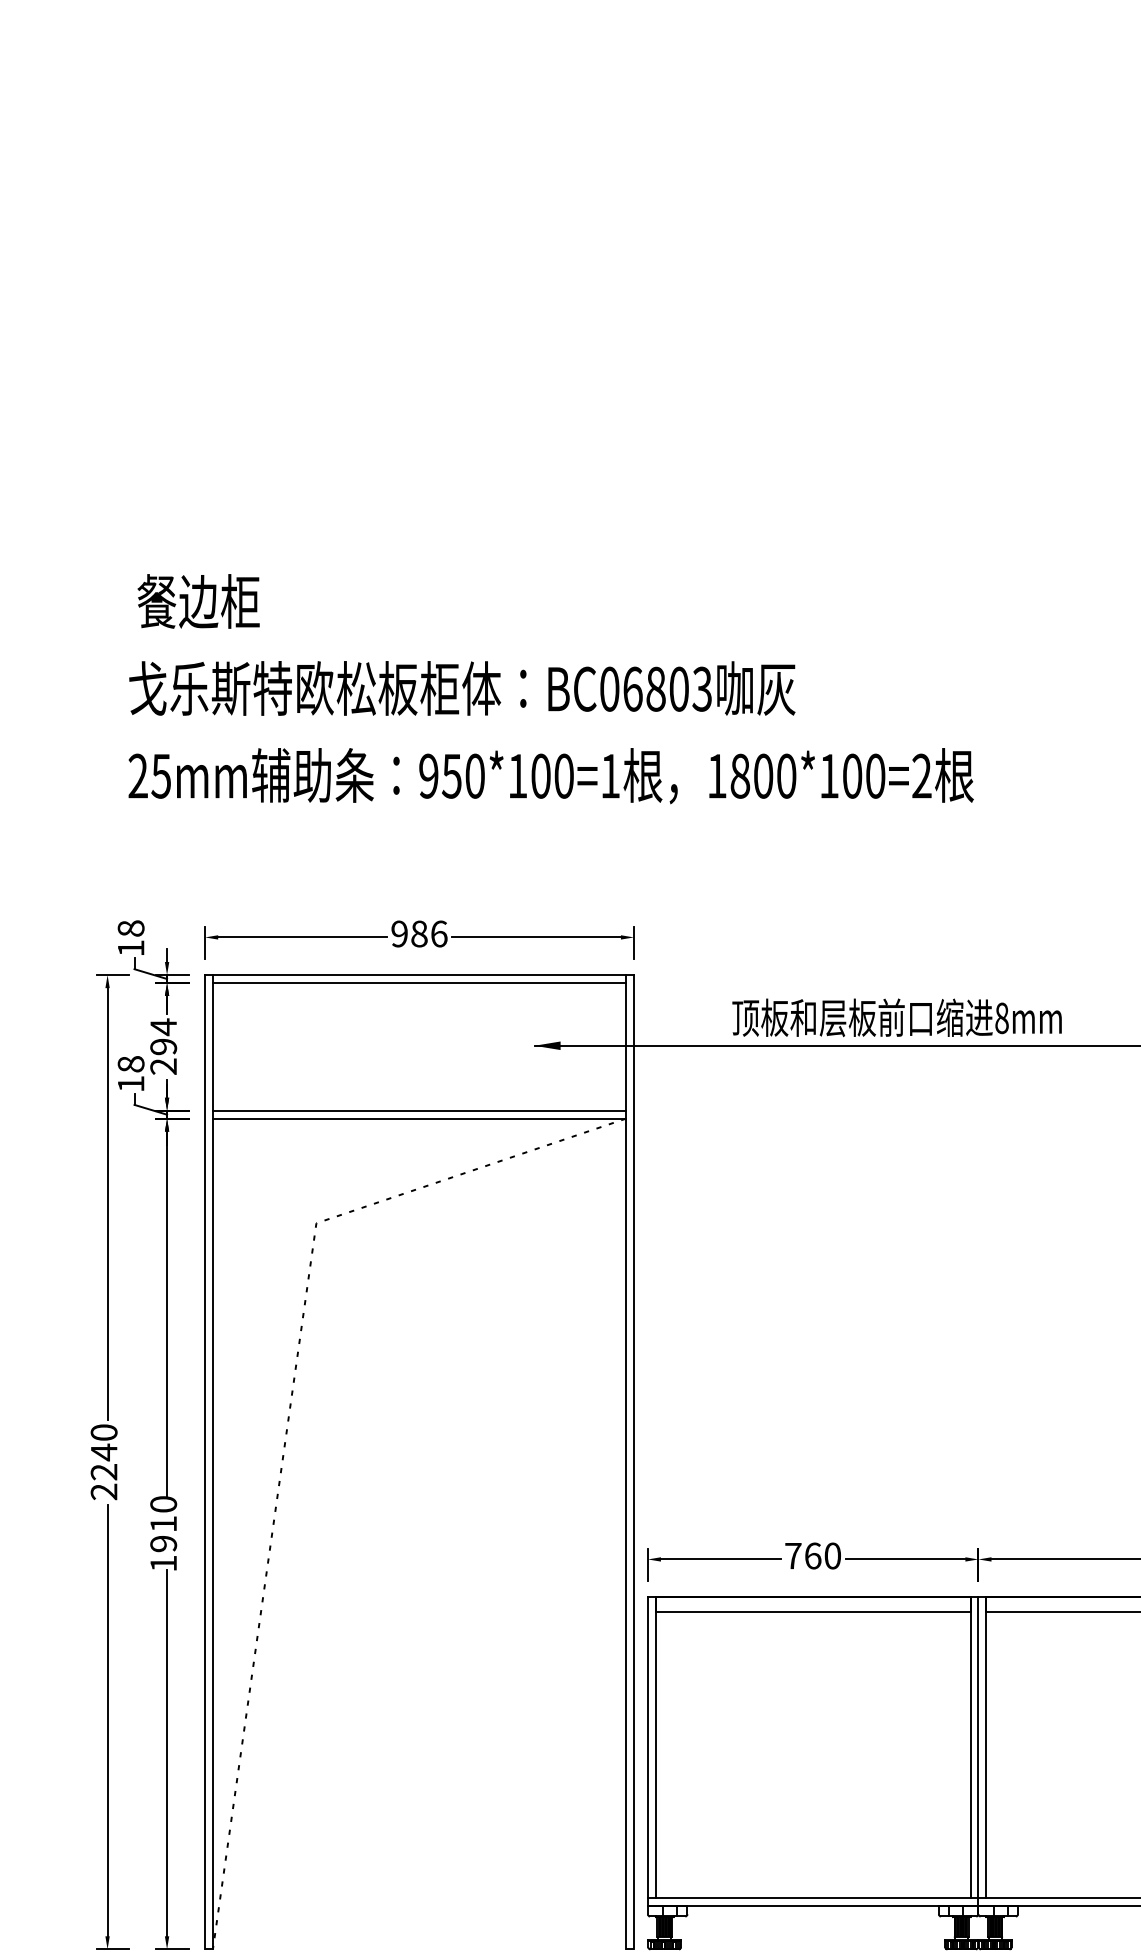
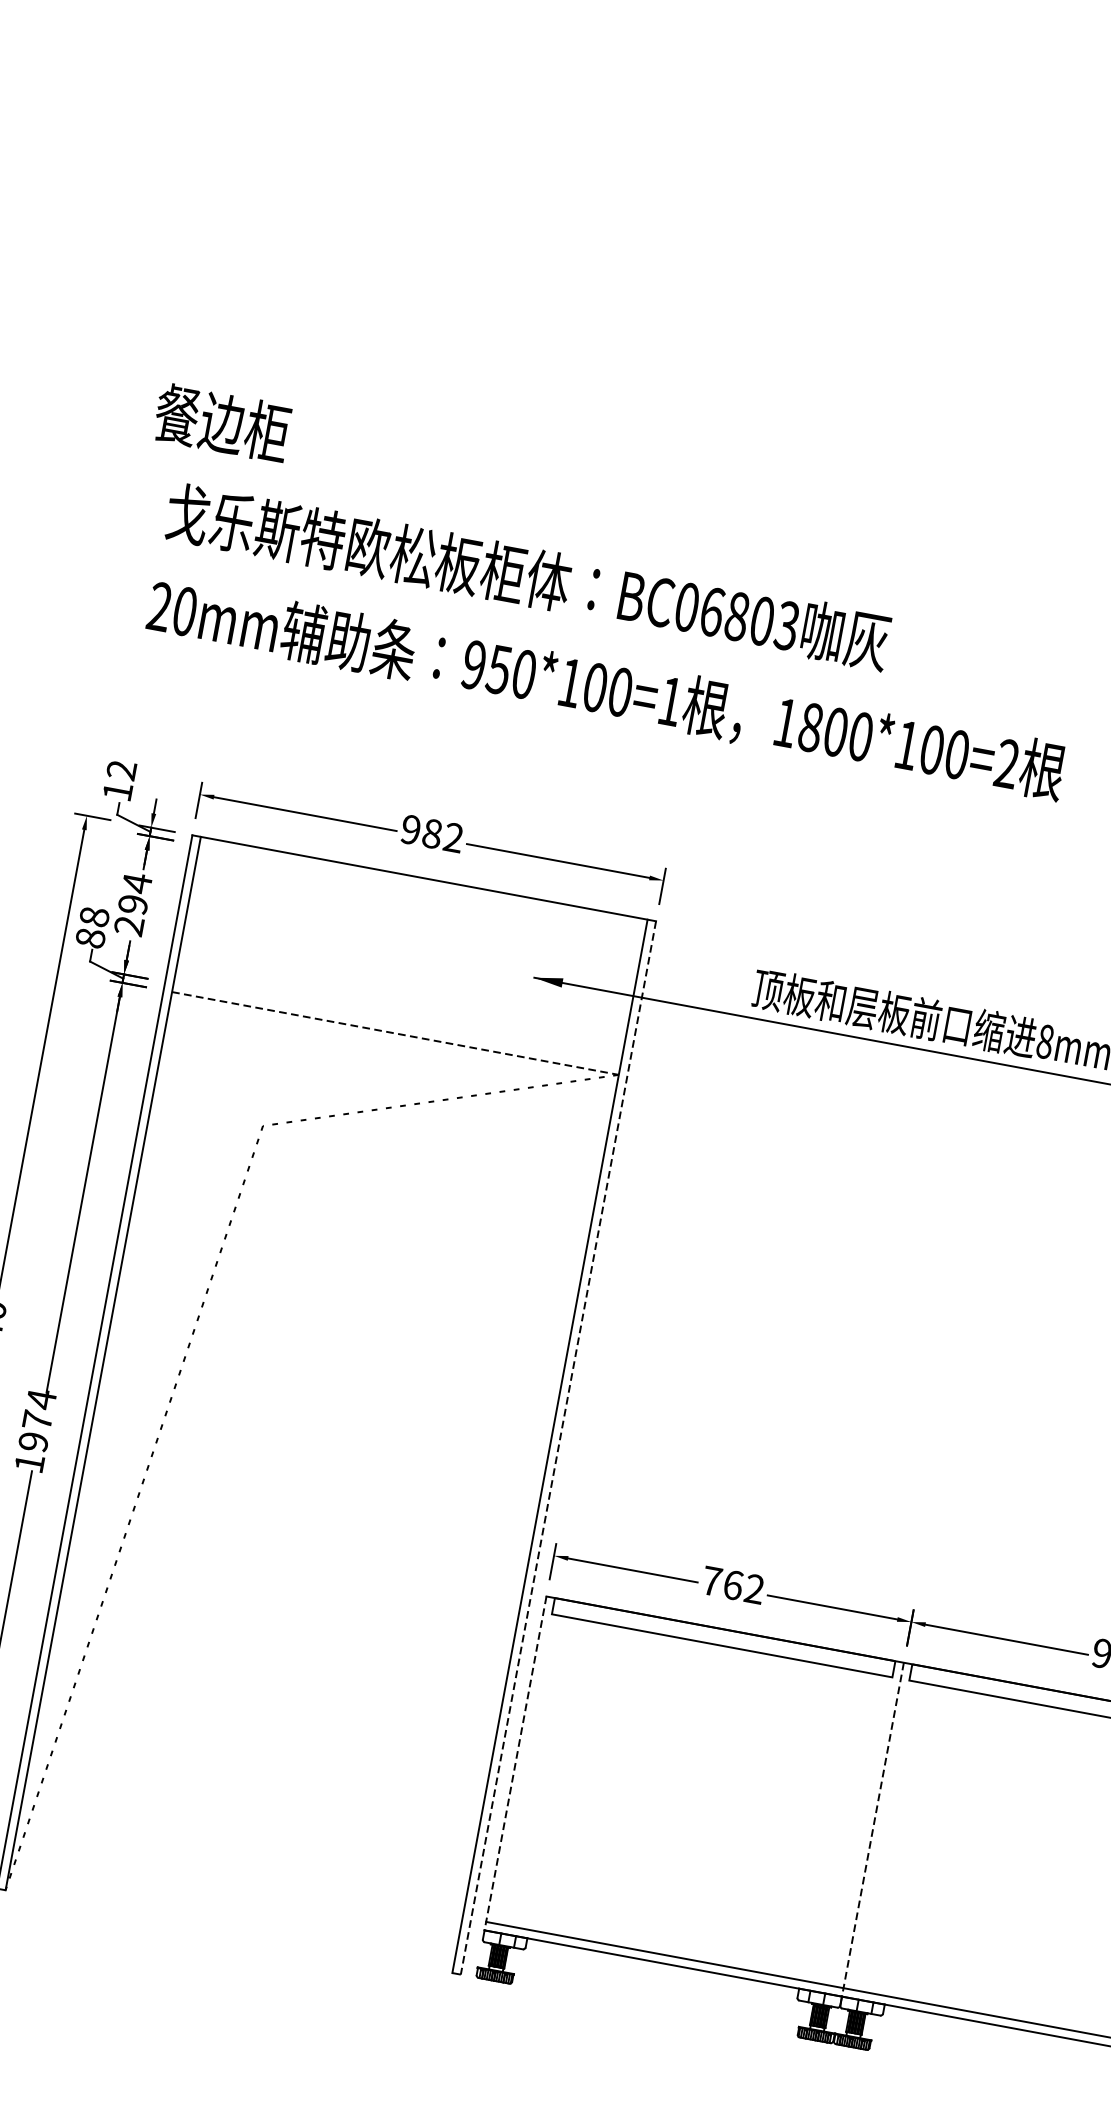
text: (198, 601) -> (222, 423), moved
text: (161, 775) -> (185, 610), 25mm -> 20mm
text: (130, 928) -> (121, 769), 18 -> 12
text: (439, 933) -> (454, 837), 986 -> 982
line: (419, 982) -> (422, 886), removed
text: (130, 1083) -> (90, 937), 18 -> 88
line: (419, 1110) -> (397, 1024), removed
line: (419, 1118) -> (395, 1033), solid -> dashed
line: (633, 1462) -> (557, 1448), solid -> dashed
text: (163, 1513) -> (39, 1409), 1910 -> 1974
text: (832, 1555) -> (754, 1588), 760 -> 762
line: (655, 1747) -> (524, 1760), removed
line: (970, 1747) -> (865, 1823), removed
line: (986, 1747) -> (882, 1827), removed
line: (647, 1751) -> (515, 1763), solid -> dashed
line: (978, 1751) -> (872, 1829), solid -> dashed

